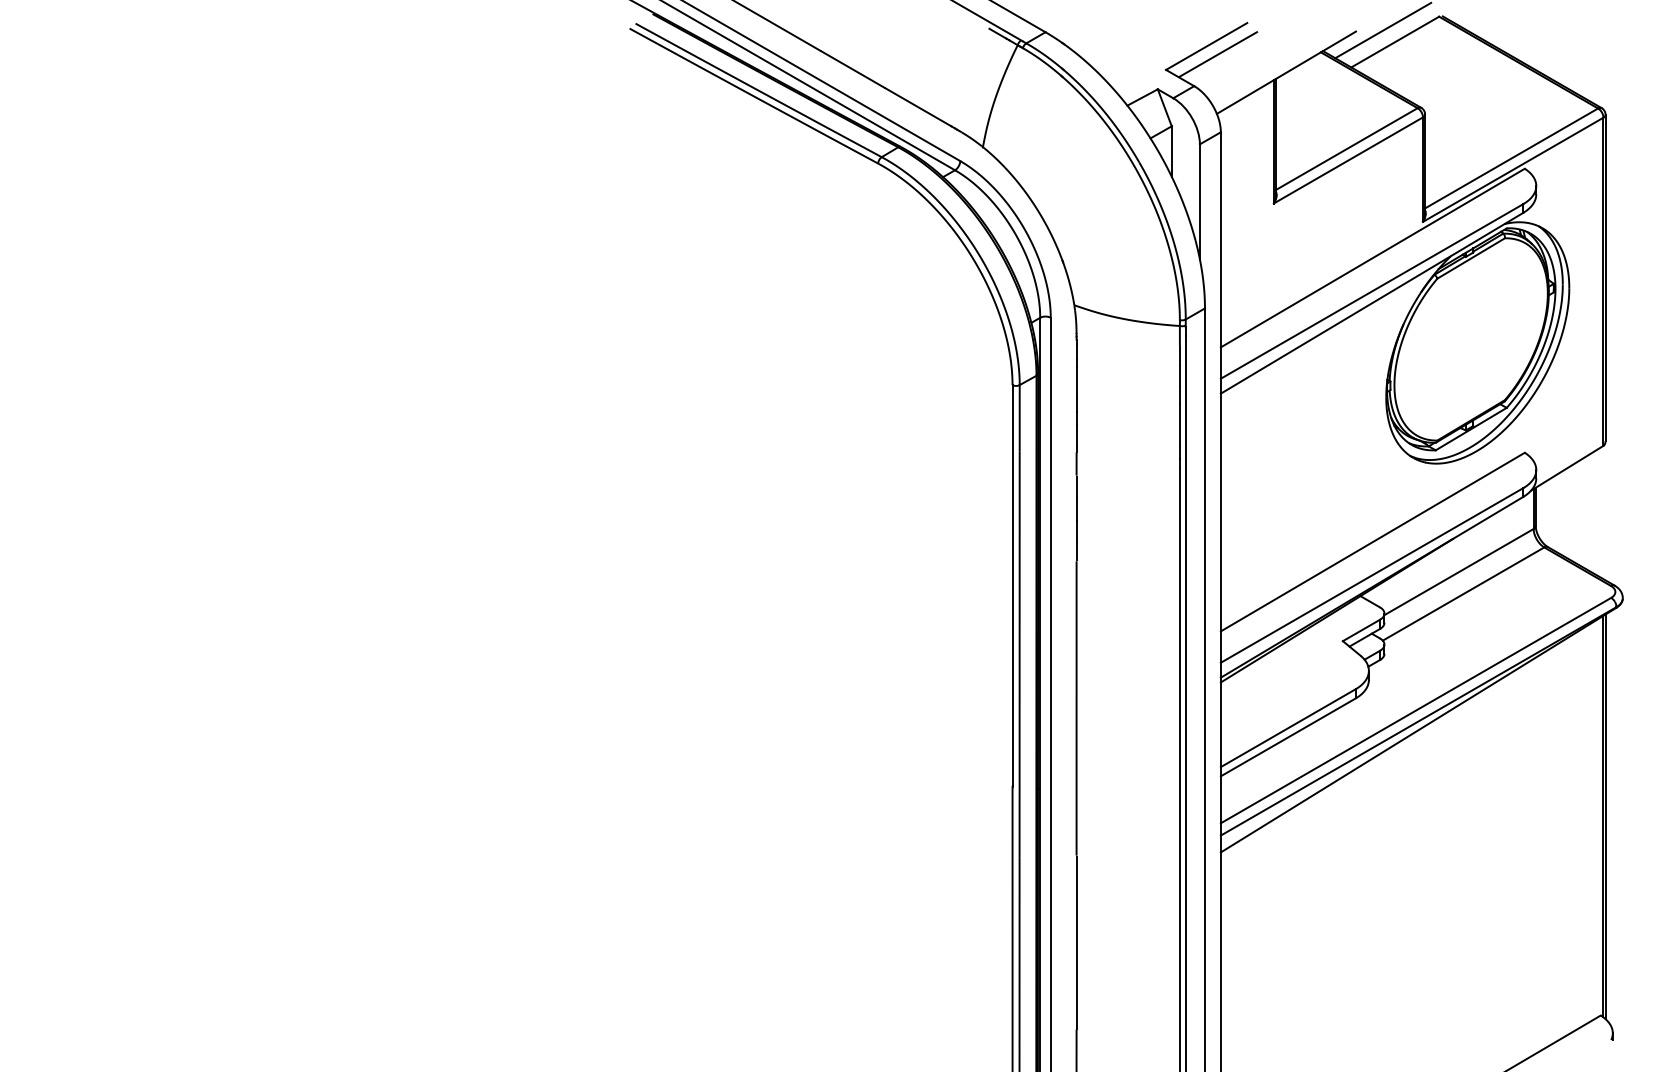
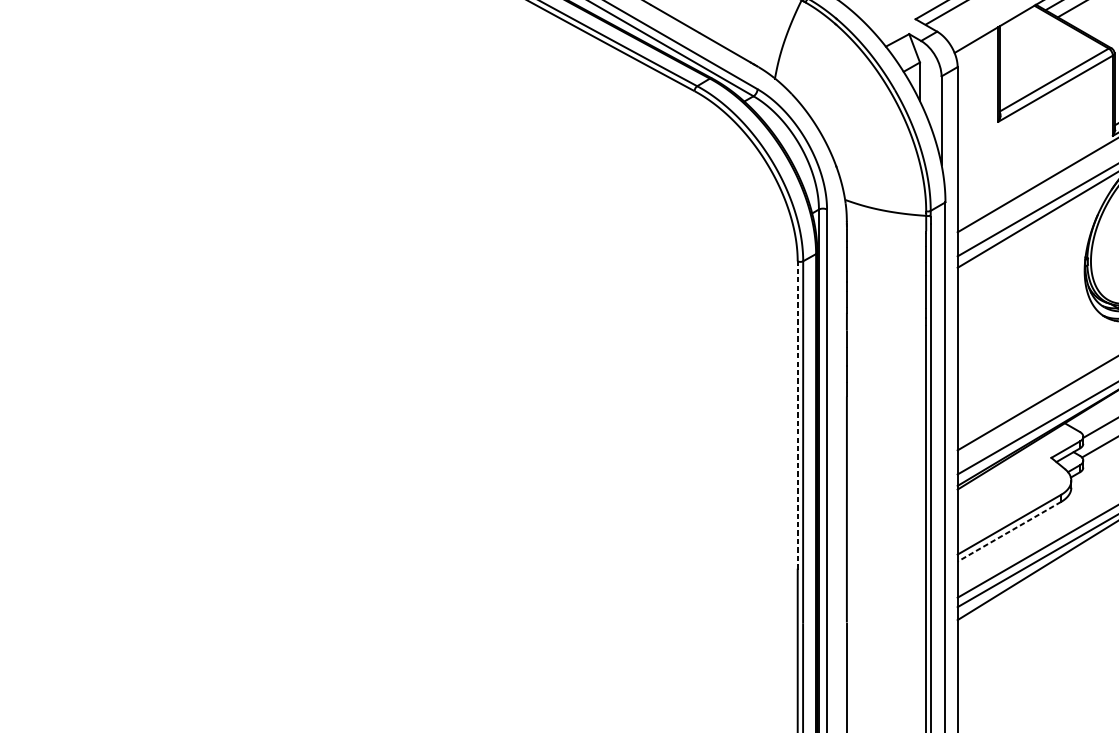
line: (1012, 585) -> (797, 415), solid -> dashed
line: (1288, 737) -> (1009, 531), solid -> dashed

